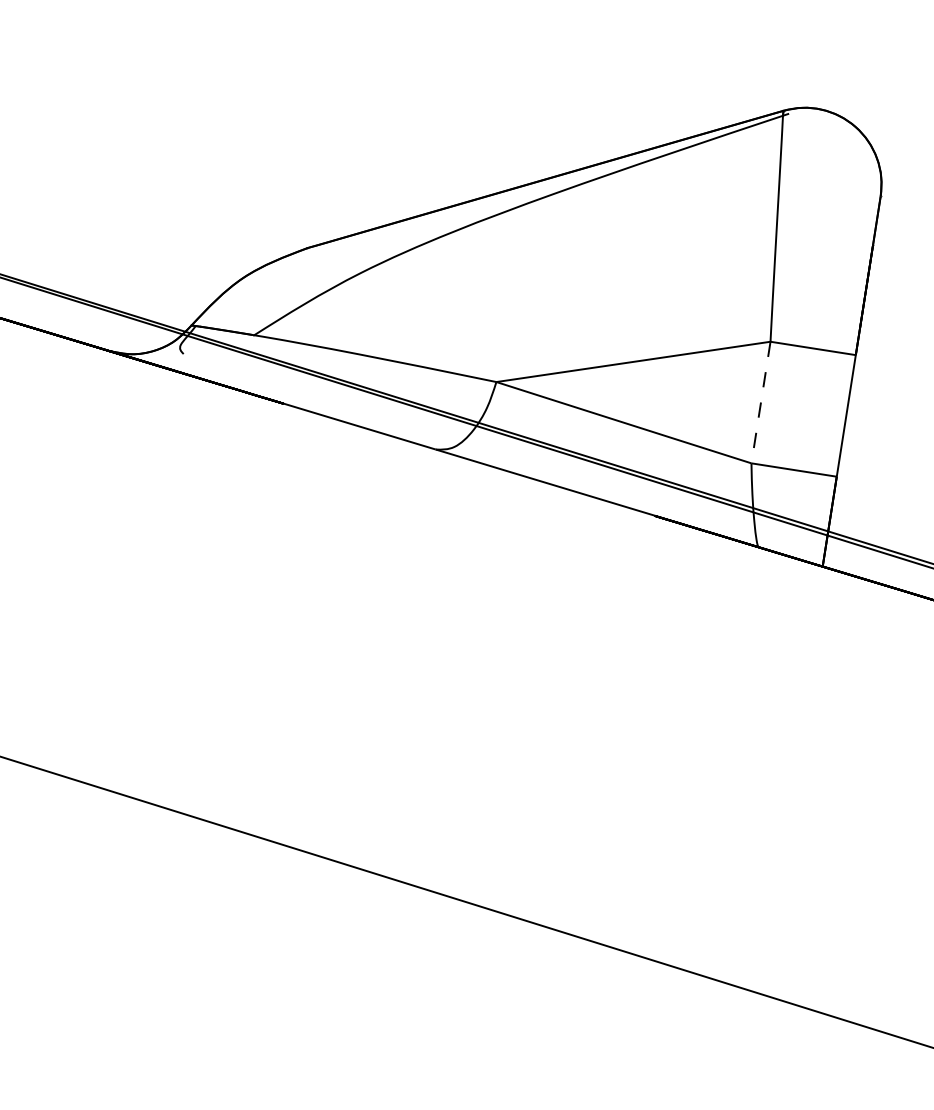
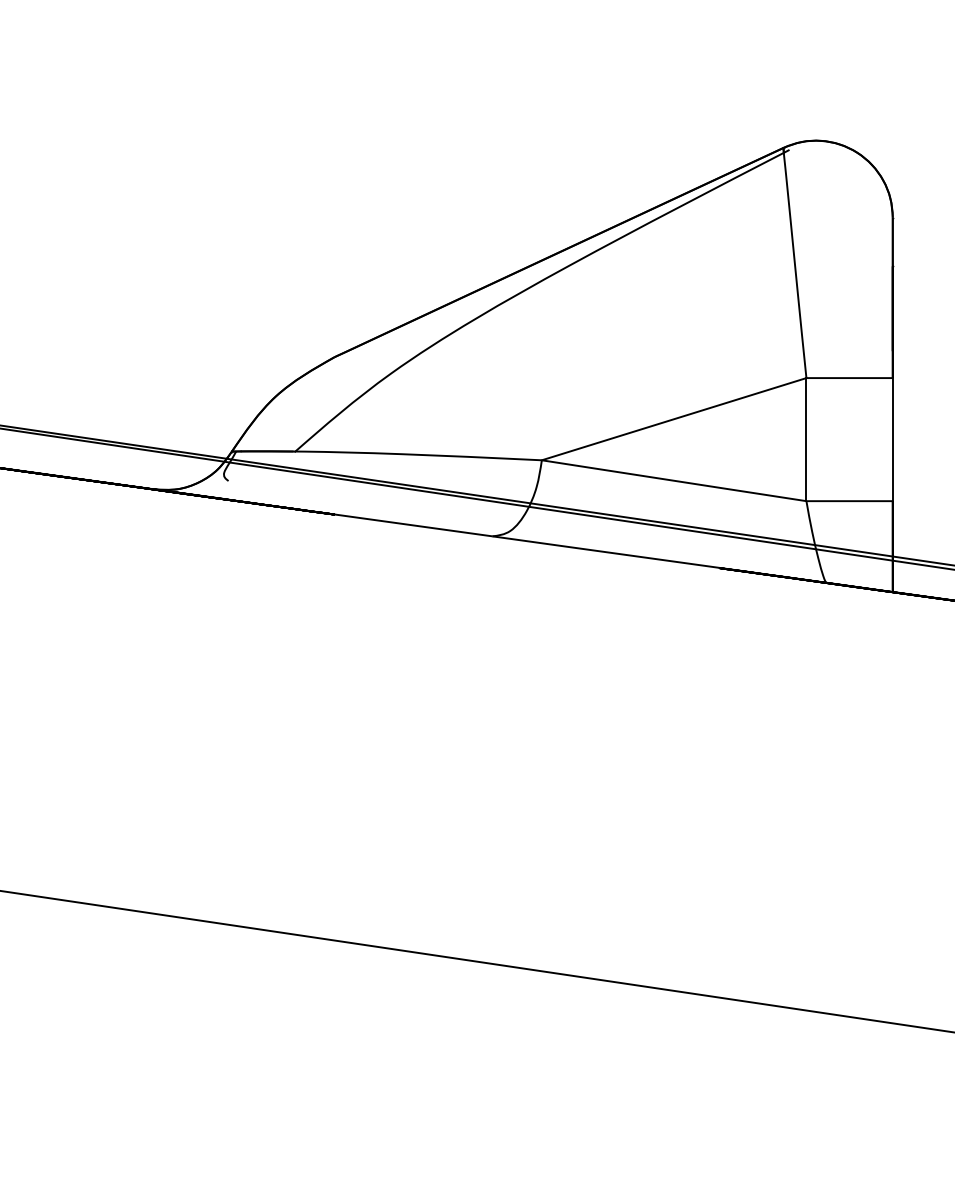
line: (761, 402) -> (806, 439), dashed -> solid

